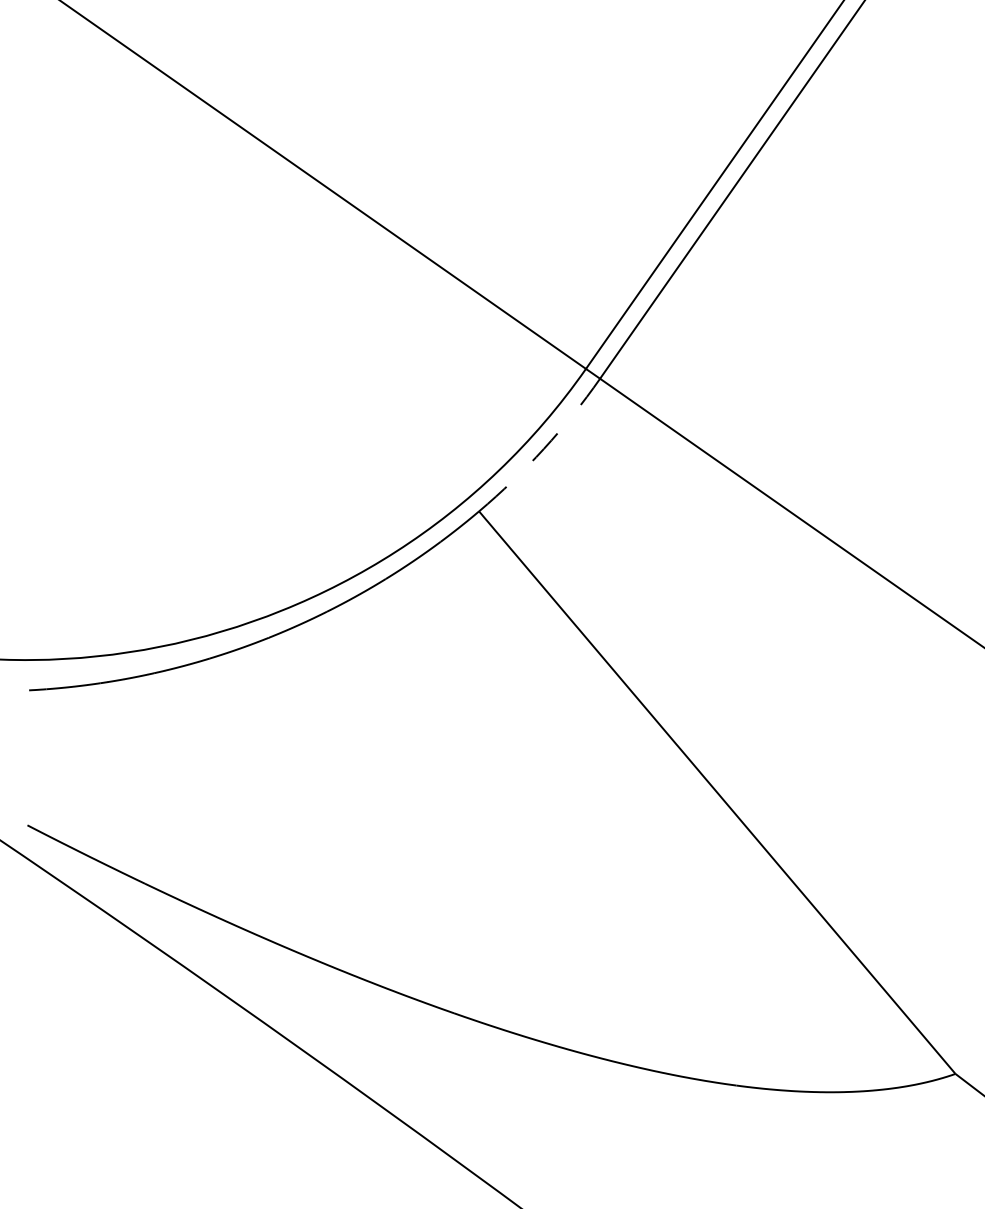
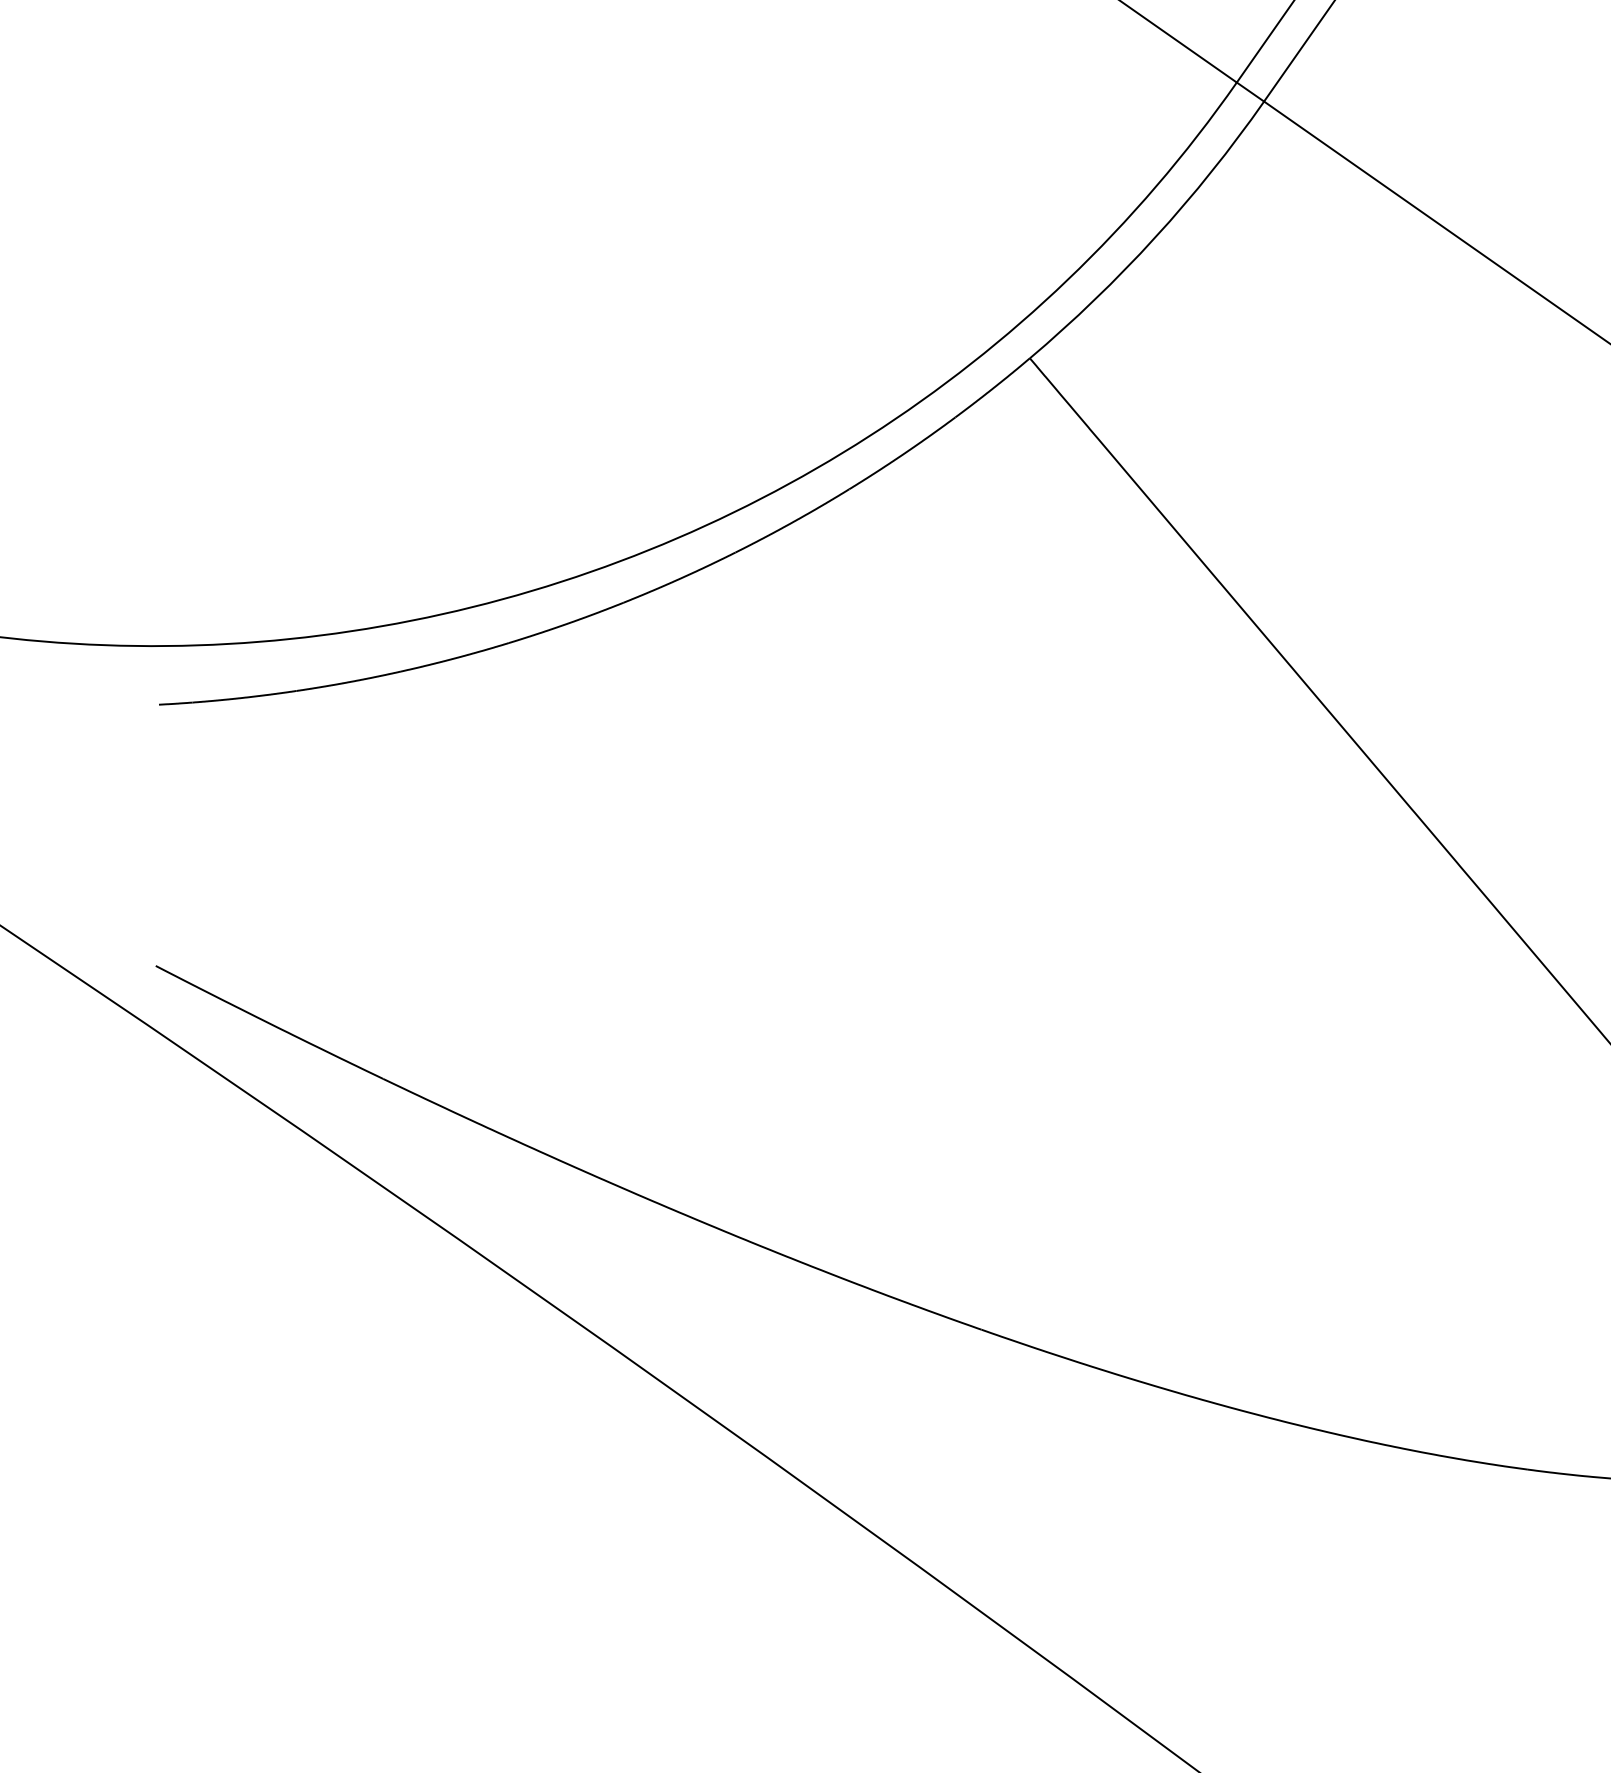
arc: (543, 448) -> (1154, 236), dashed -> solid

